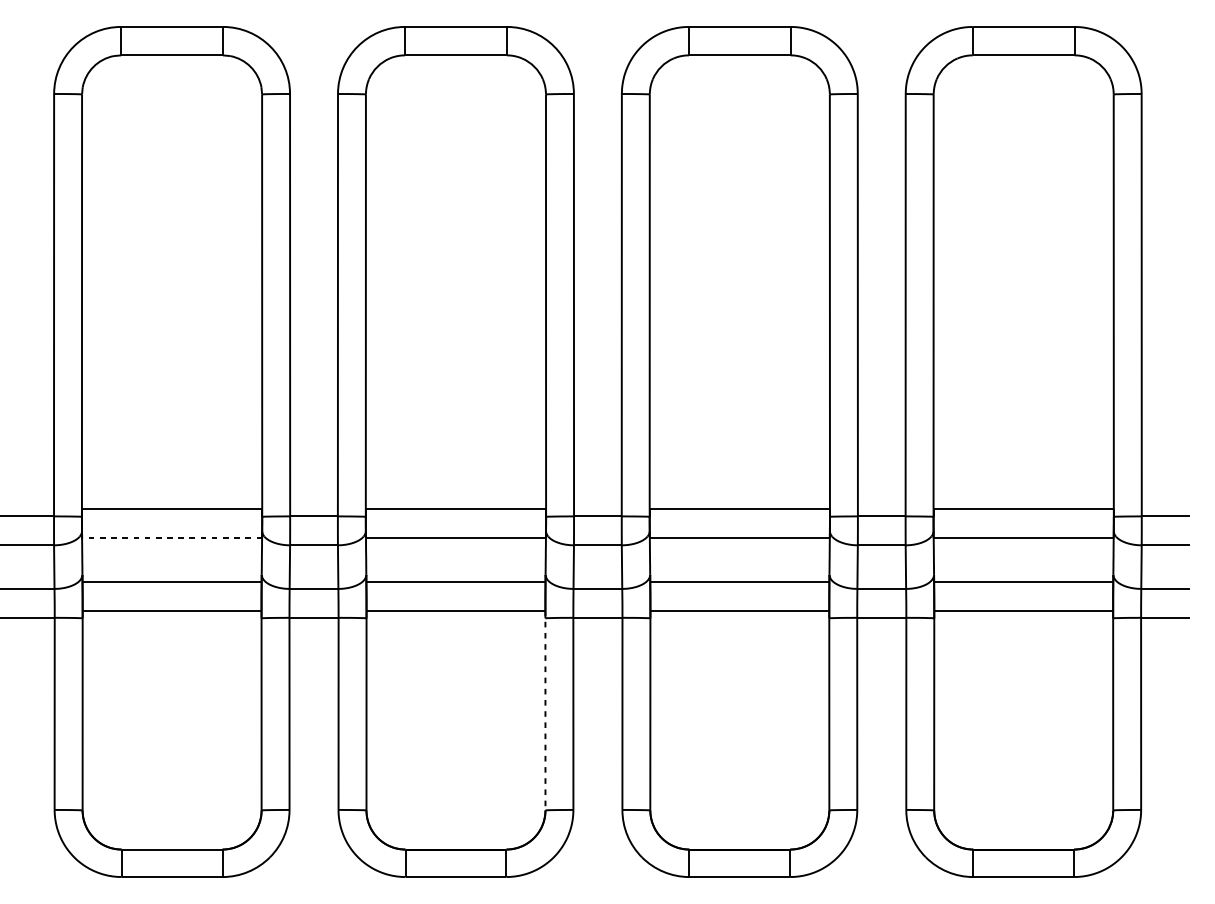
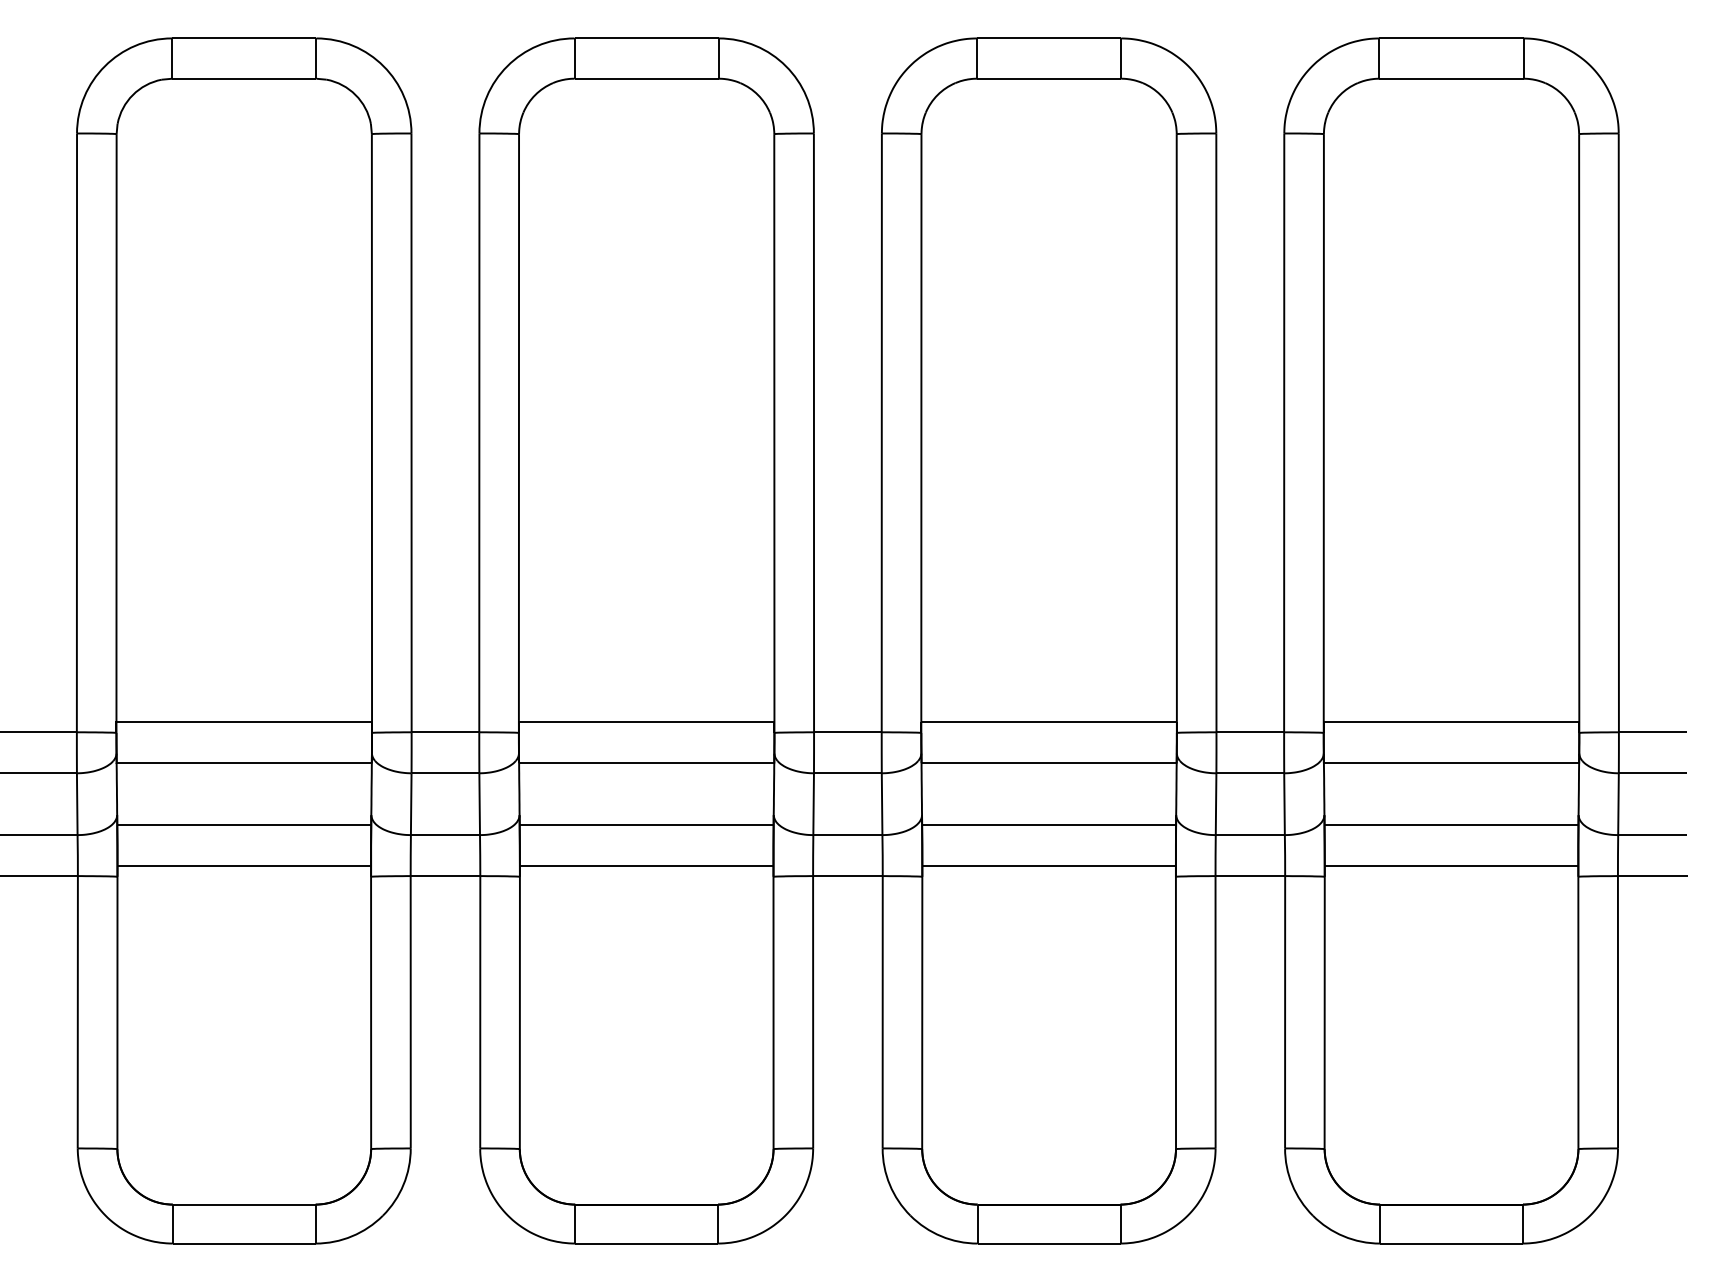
line: (172, 537) -> (244, 762), dashed -> solid
line: (545, 710) -> (773, 1007), dashed -> solid

